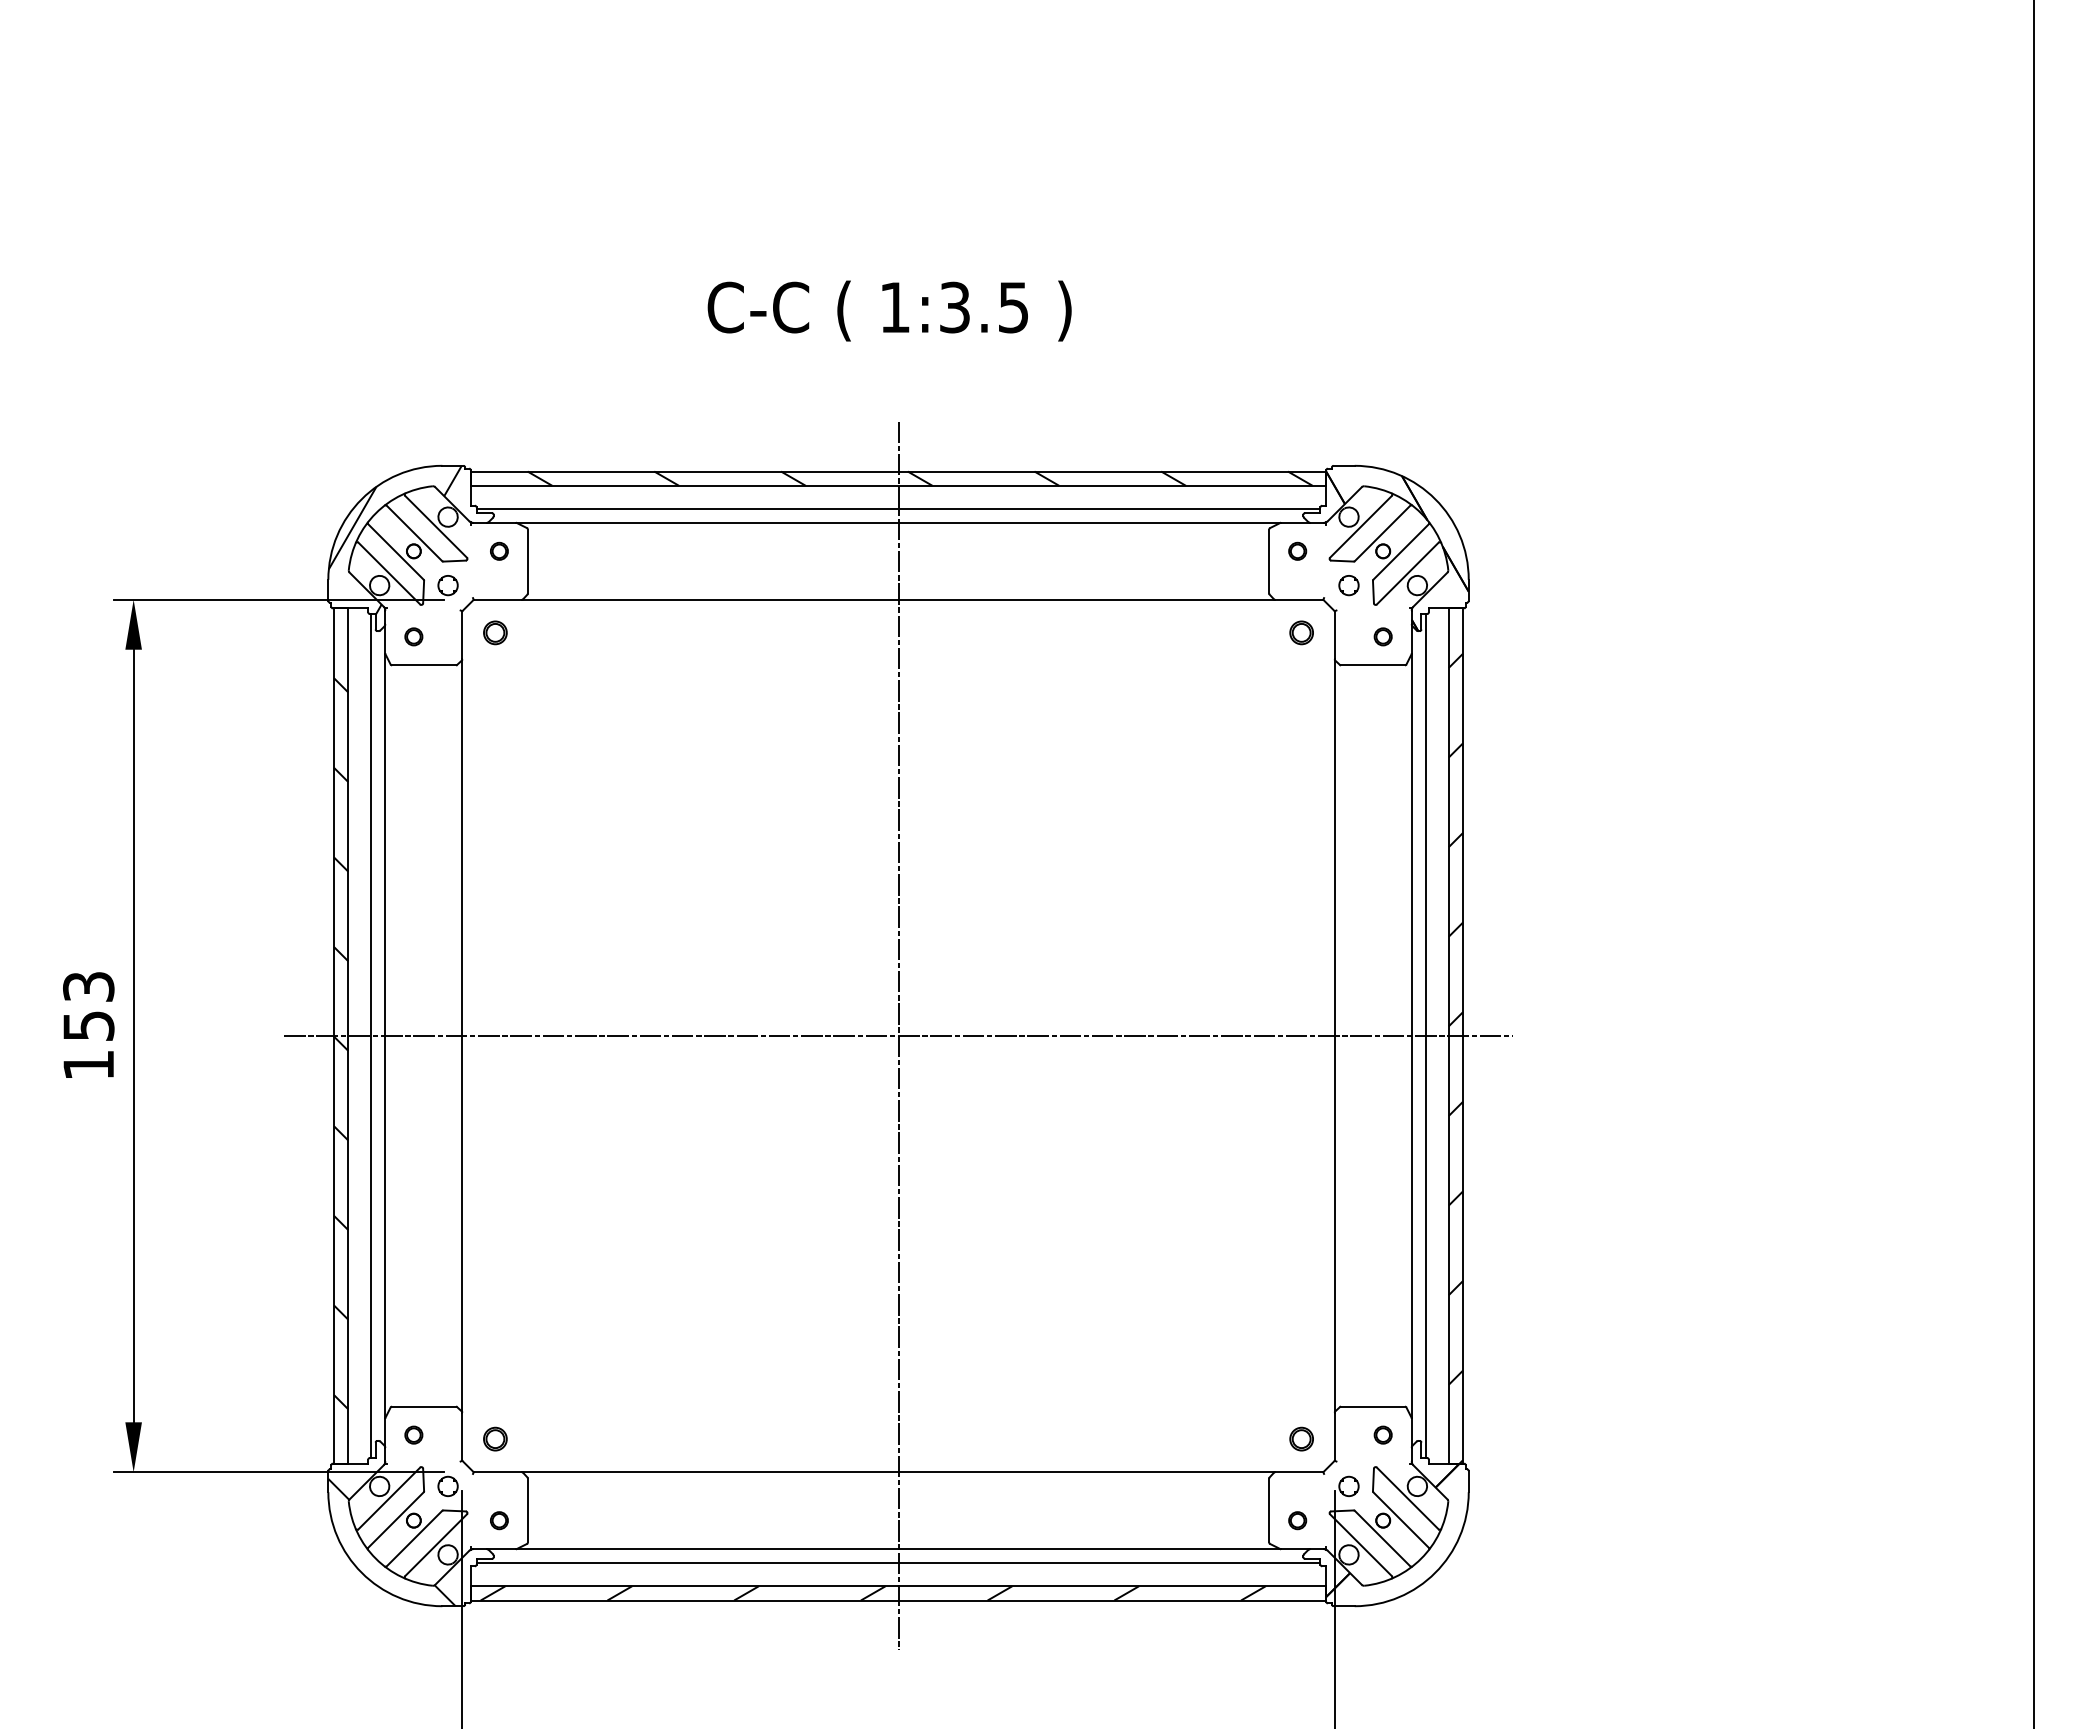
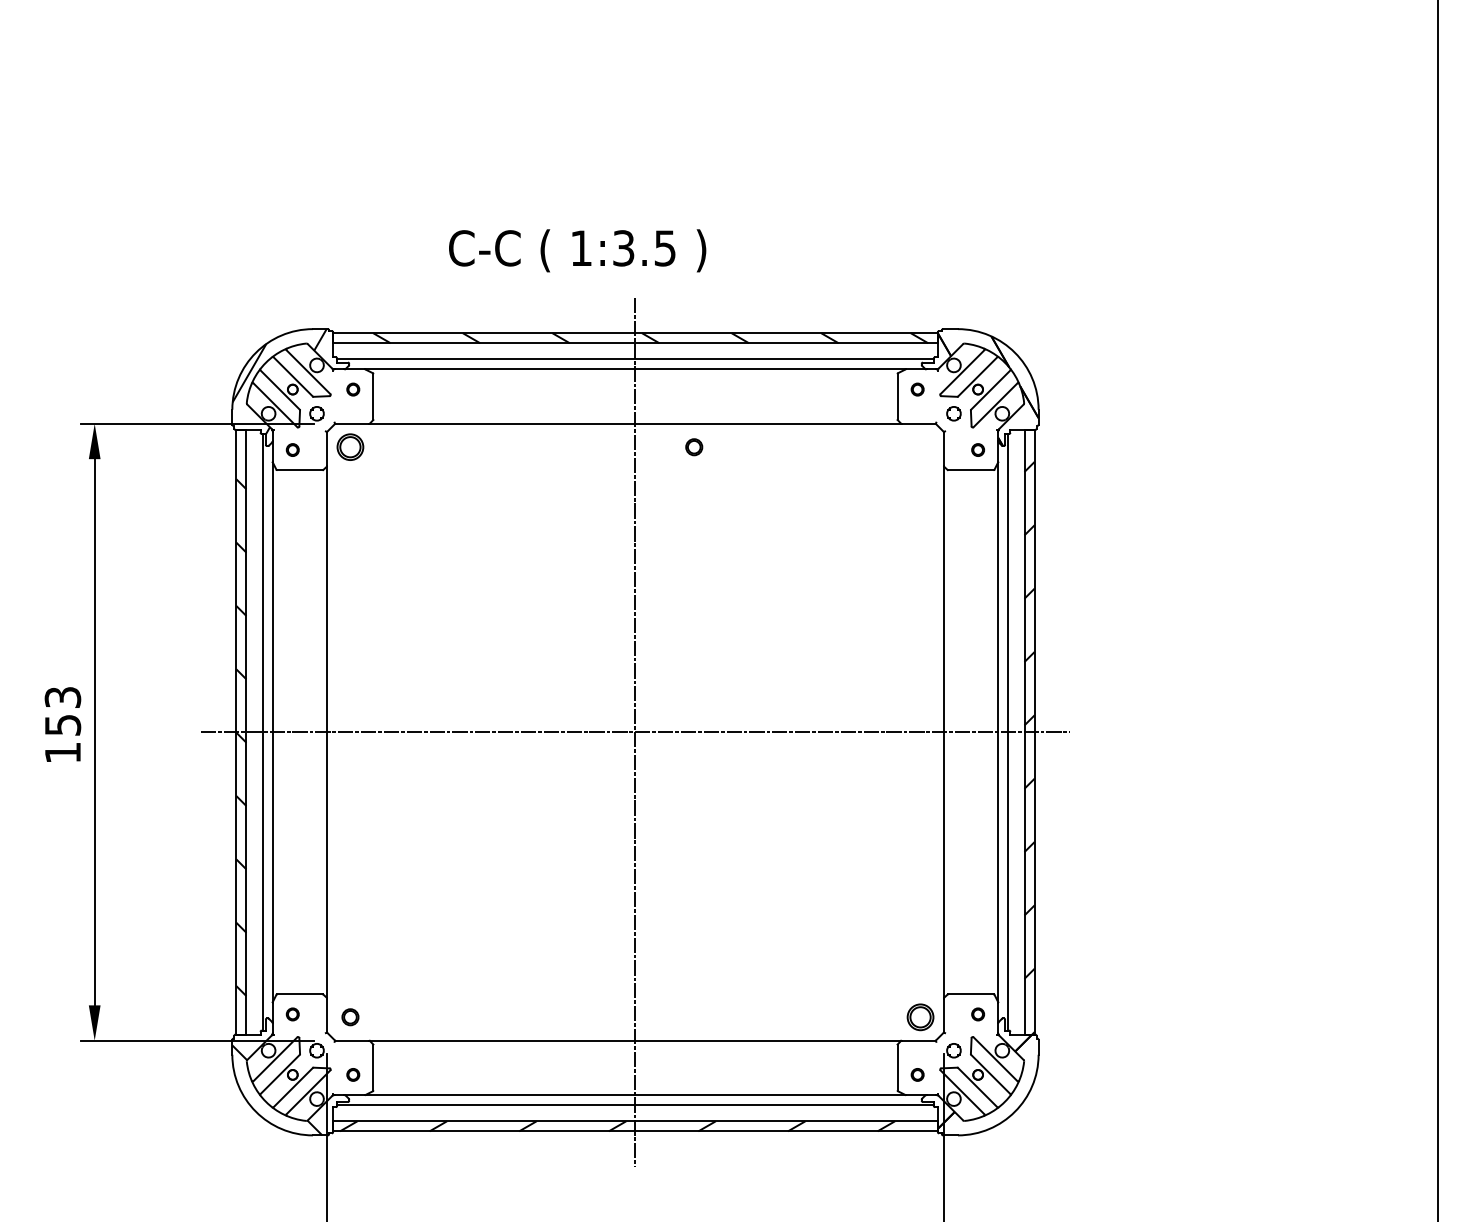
text: (889, 310) -> (577, 250), moved
part: (495, 632) -> (350, 446), size x1.6
part: (1301, 632) -> (694, 446), moved
part: (1301, 1438) -> (920, 1016), size x1.6

